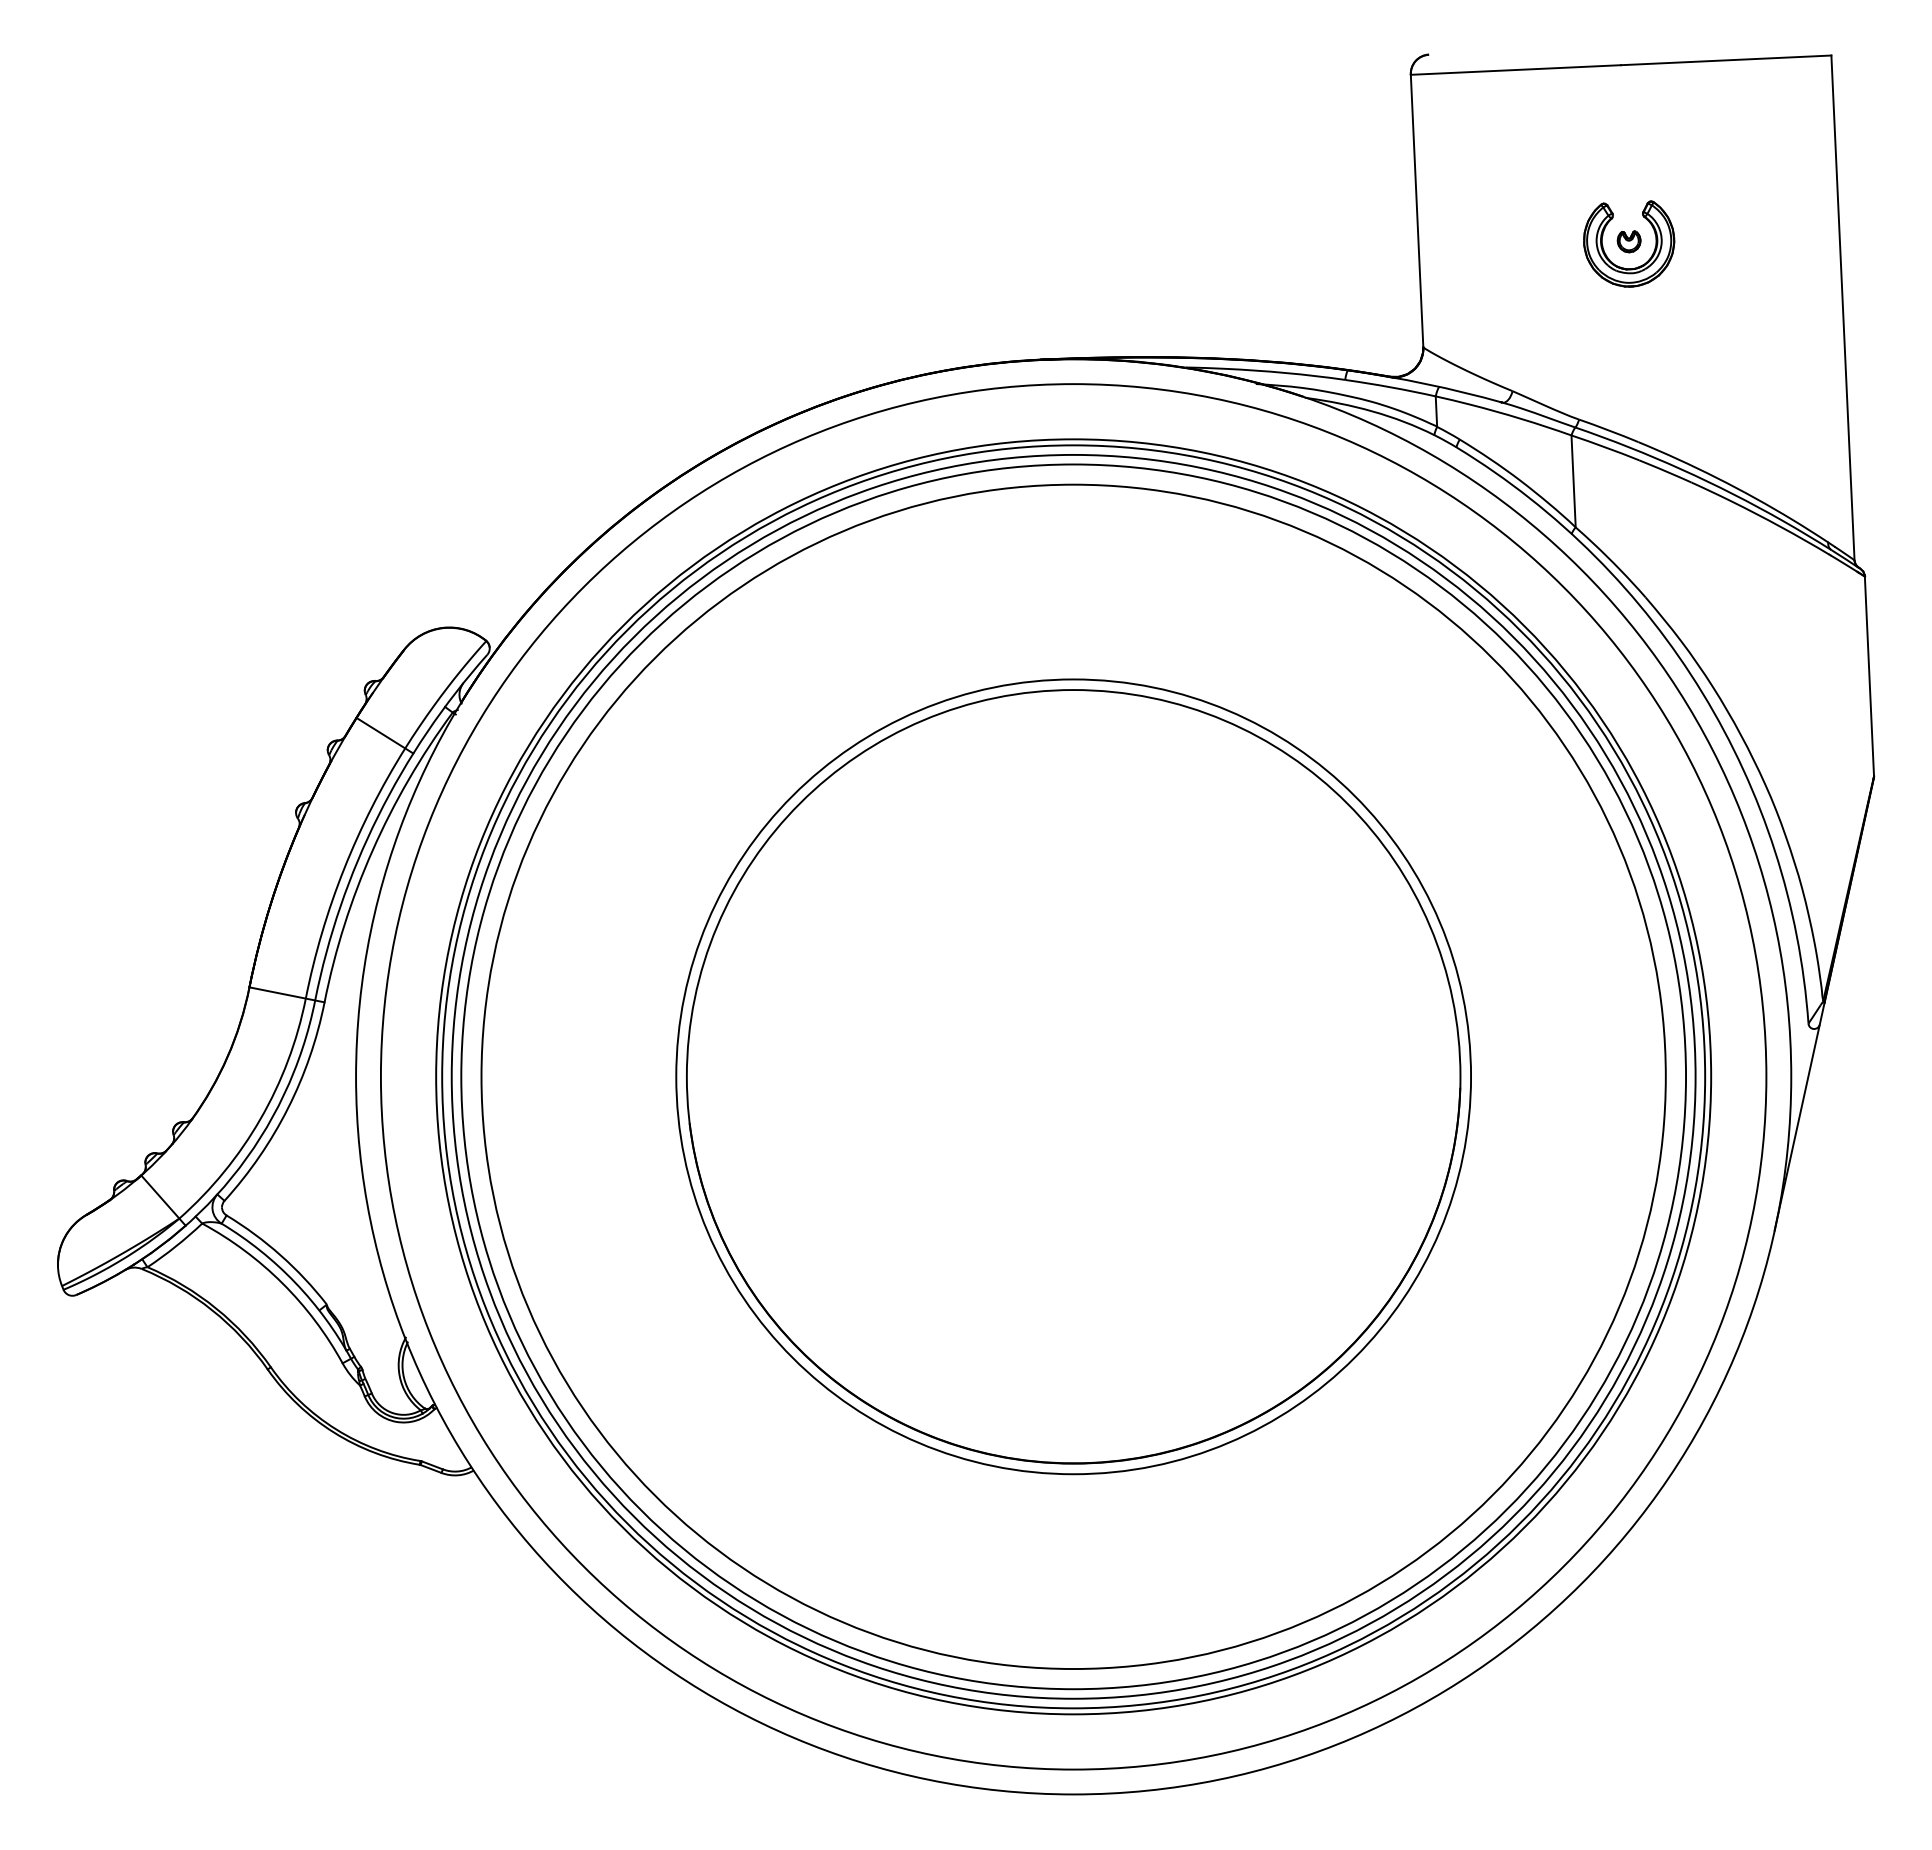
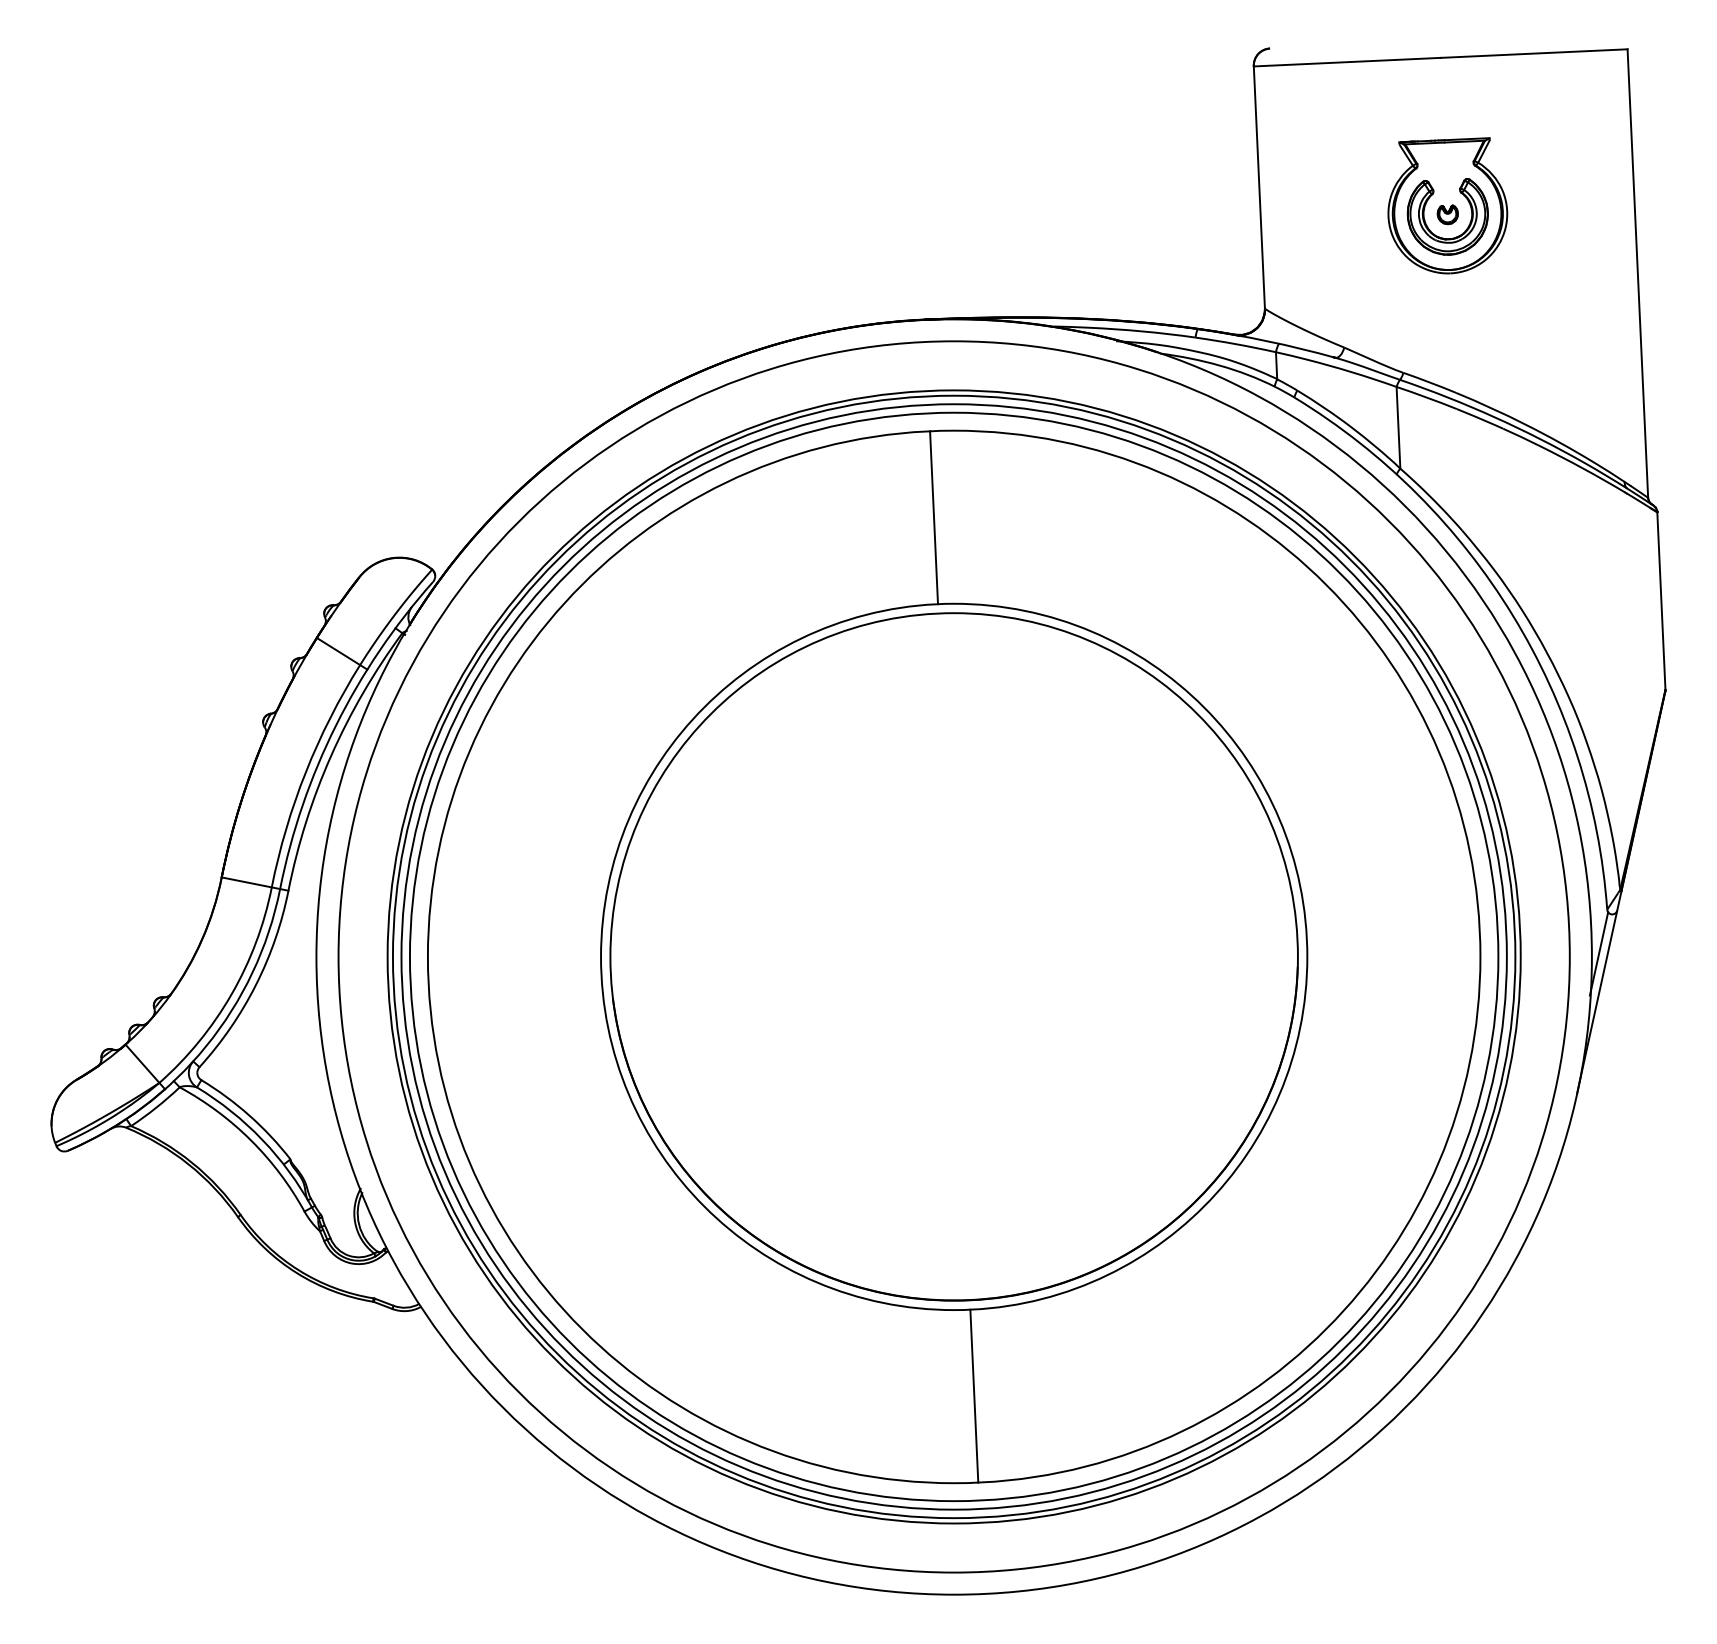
part: (1628, 231) -> (1447, 205), added
line: (1050, 582) -> (933, 517), added
line: (1799, 1073) -> (1599, 953), added
line: (1095, 1570) -> (973, 1395), added

